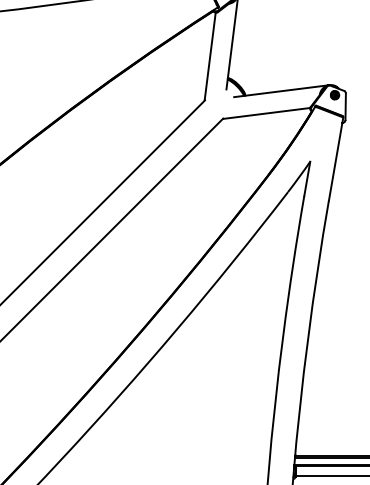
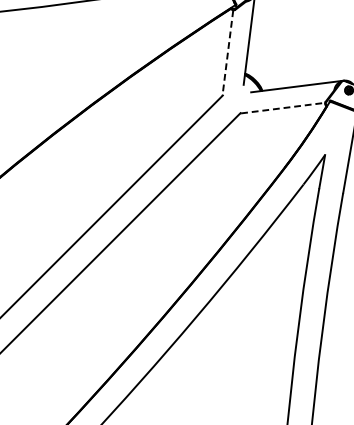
line: (210, 56) -> (228, 52), solid -> dashed
line: (267, 113) -> (283, 108), solid -> dashed

